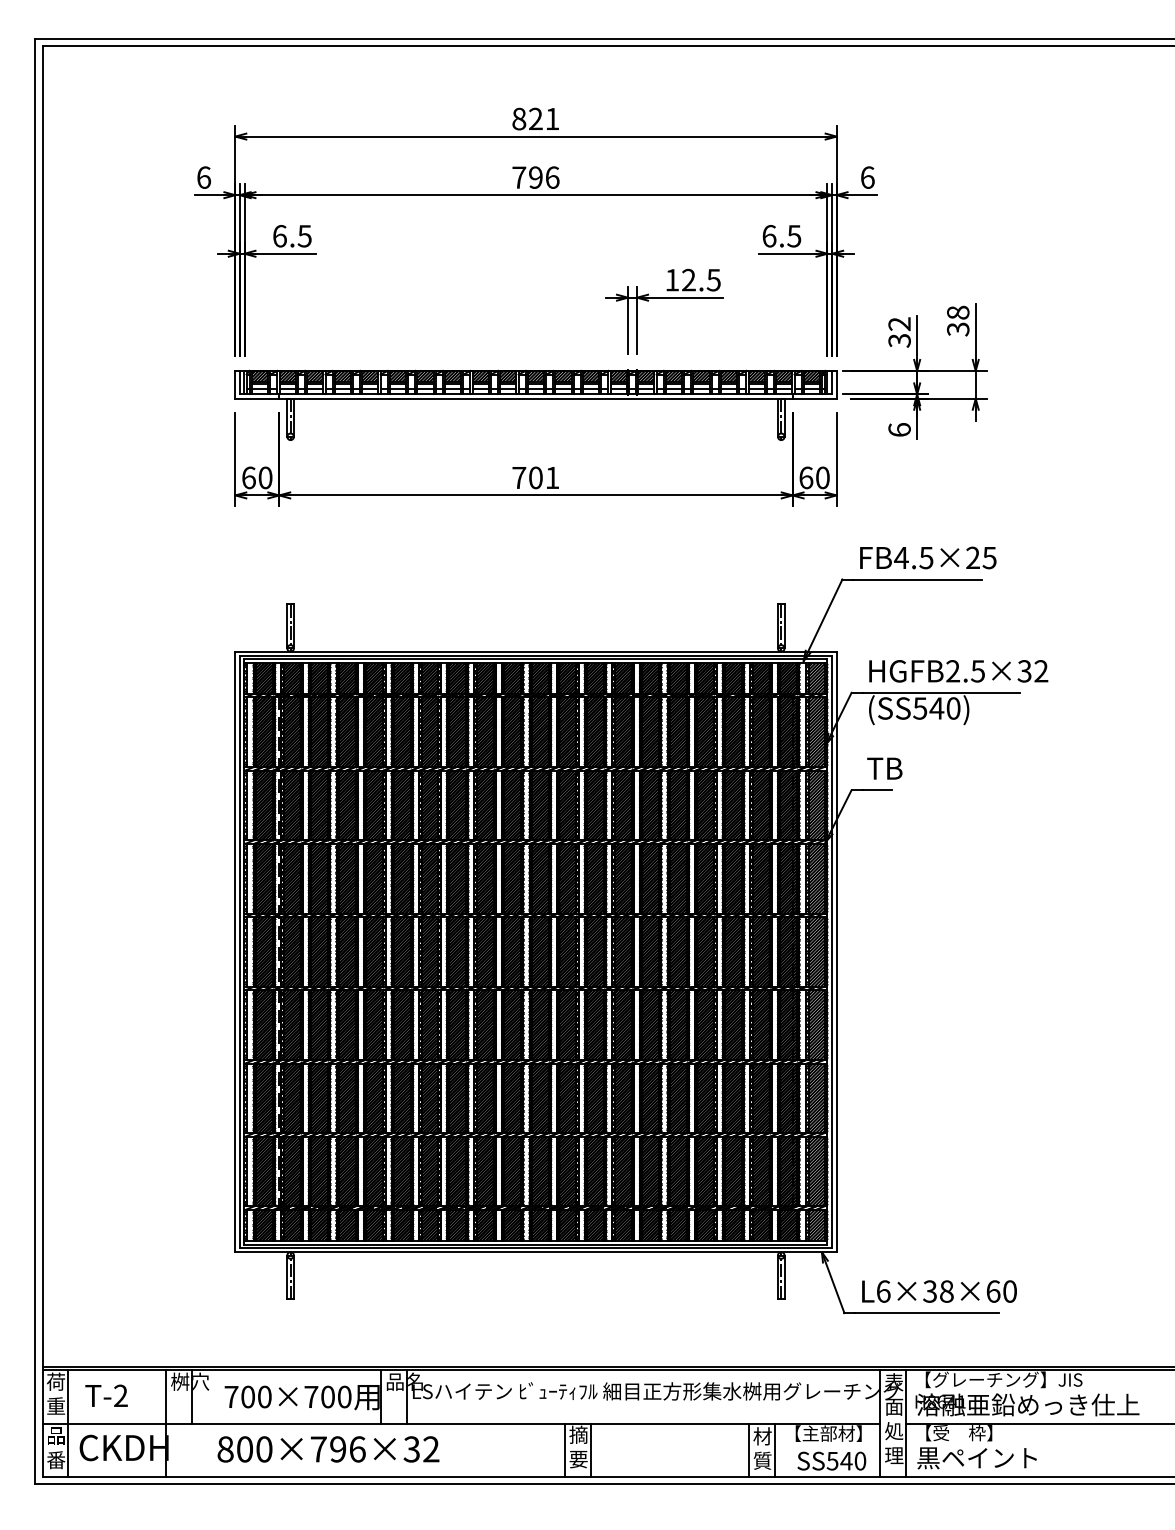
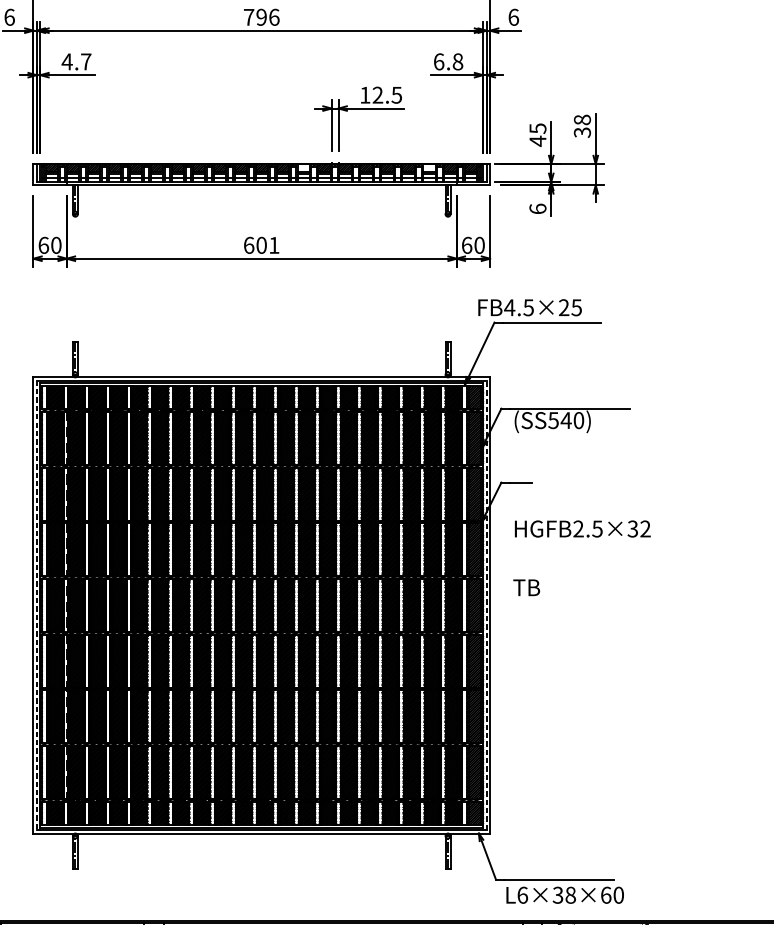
text: (291, 236) -> (76, 62), 6.5 -> 4.7
text: (794, 236) -> (458, 62), 6.5 -> 6.8
text: (899, 332) -> (537, 134), 32 -> 45
hatch: (591, 375) -> (303, 167), removed
hatch: (756, 375) -> (429, 167), removed
text: (519, 477) -> (249, 245), 701 -> 601
text: (928, 557) -> (530, 307), moved
text: (958, 671) -> (582, 529), moved
text: (884, 768) -> (526, 587), moved
line: (239, 951) -> (36, 605), solid -> dashed
line: (832, 951) -> (486, 605), solid -> dashed
text: (939, 1291) -> (565, 895), moved

